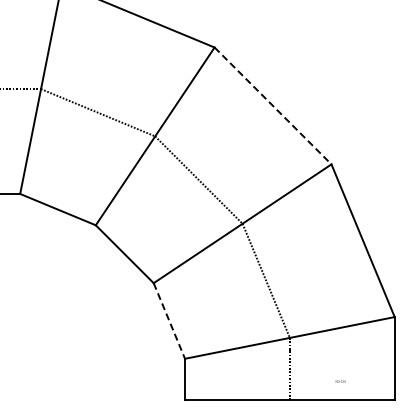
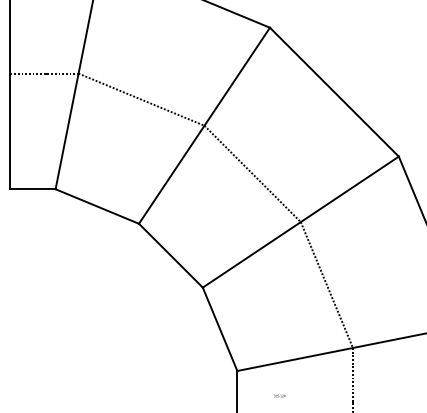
line: (273, 105) -> (334, 91), dashed -> solid
line: (169, 320) -> (220, 328), dashed -> solid
text: (340, 381) -> (279, 396), moved

